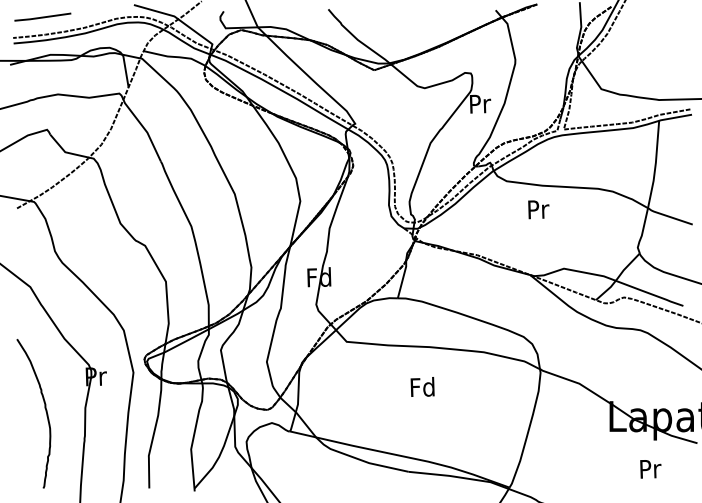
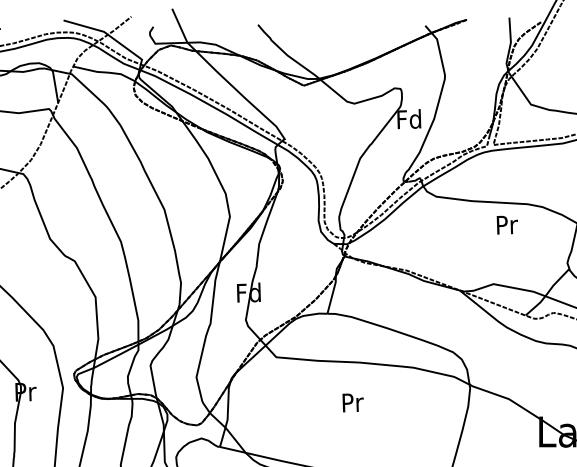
text: (479, 103) -> (409, 118), Pr -> Fd
text: (538, 209) -> (507, 224), moved
text: (422, 386) -> (352, 401), Fd -> Pr

